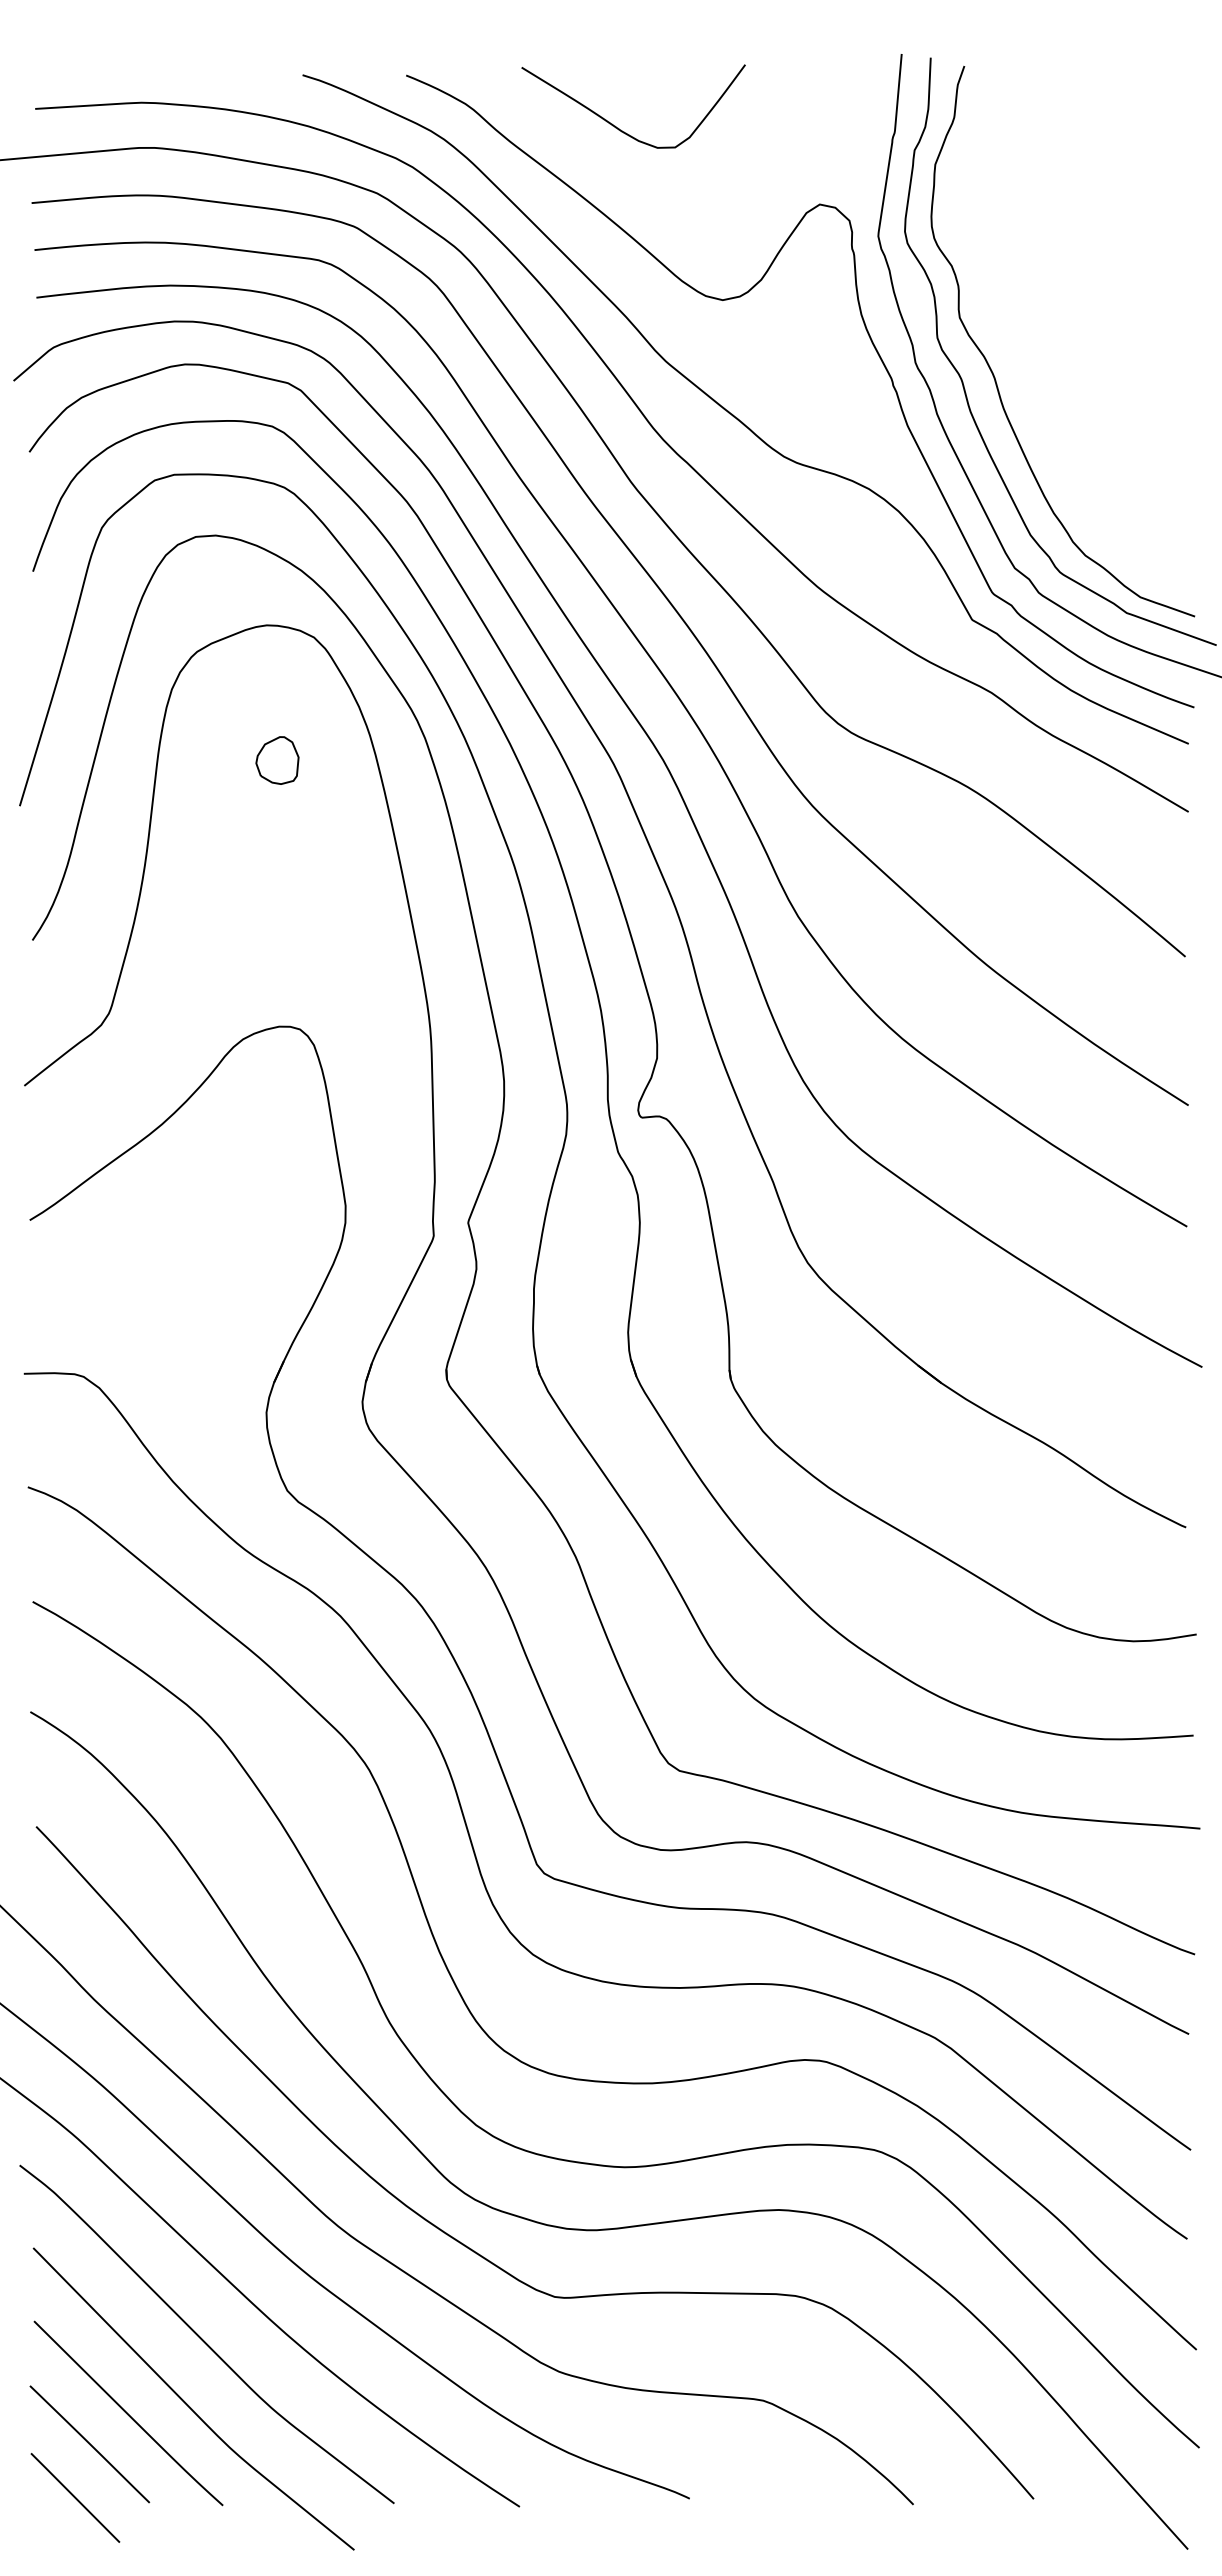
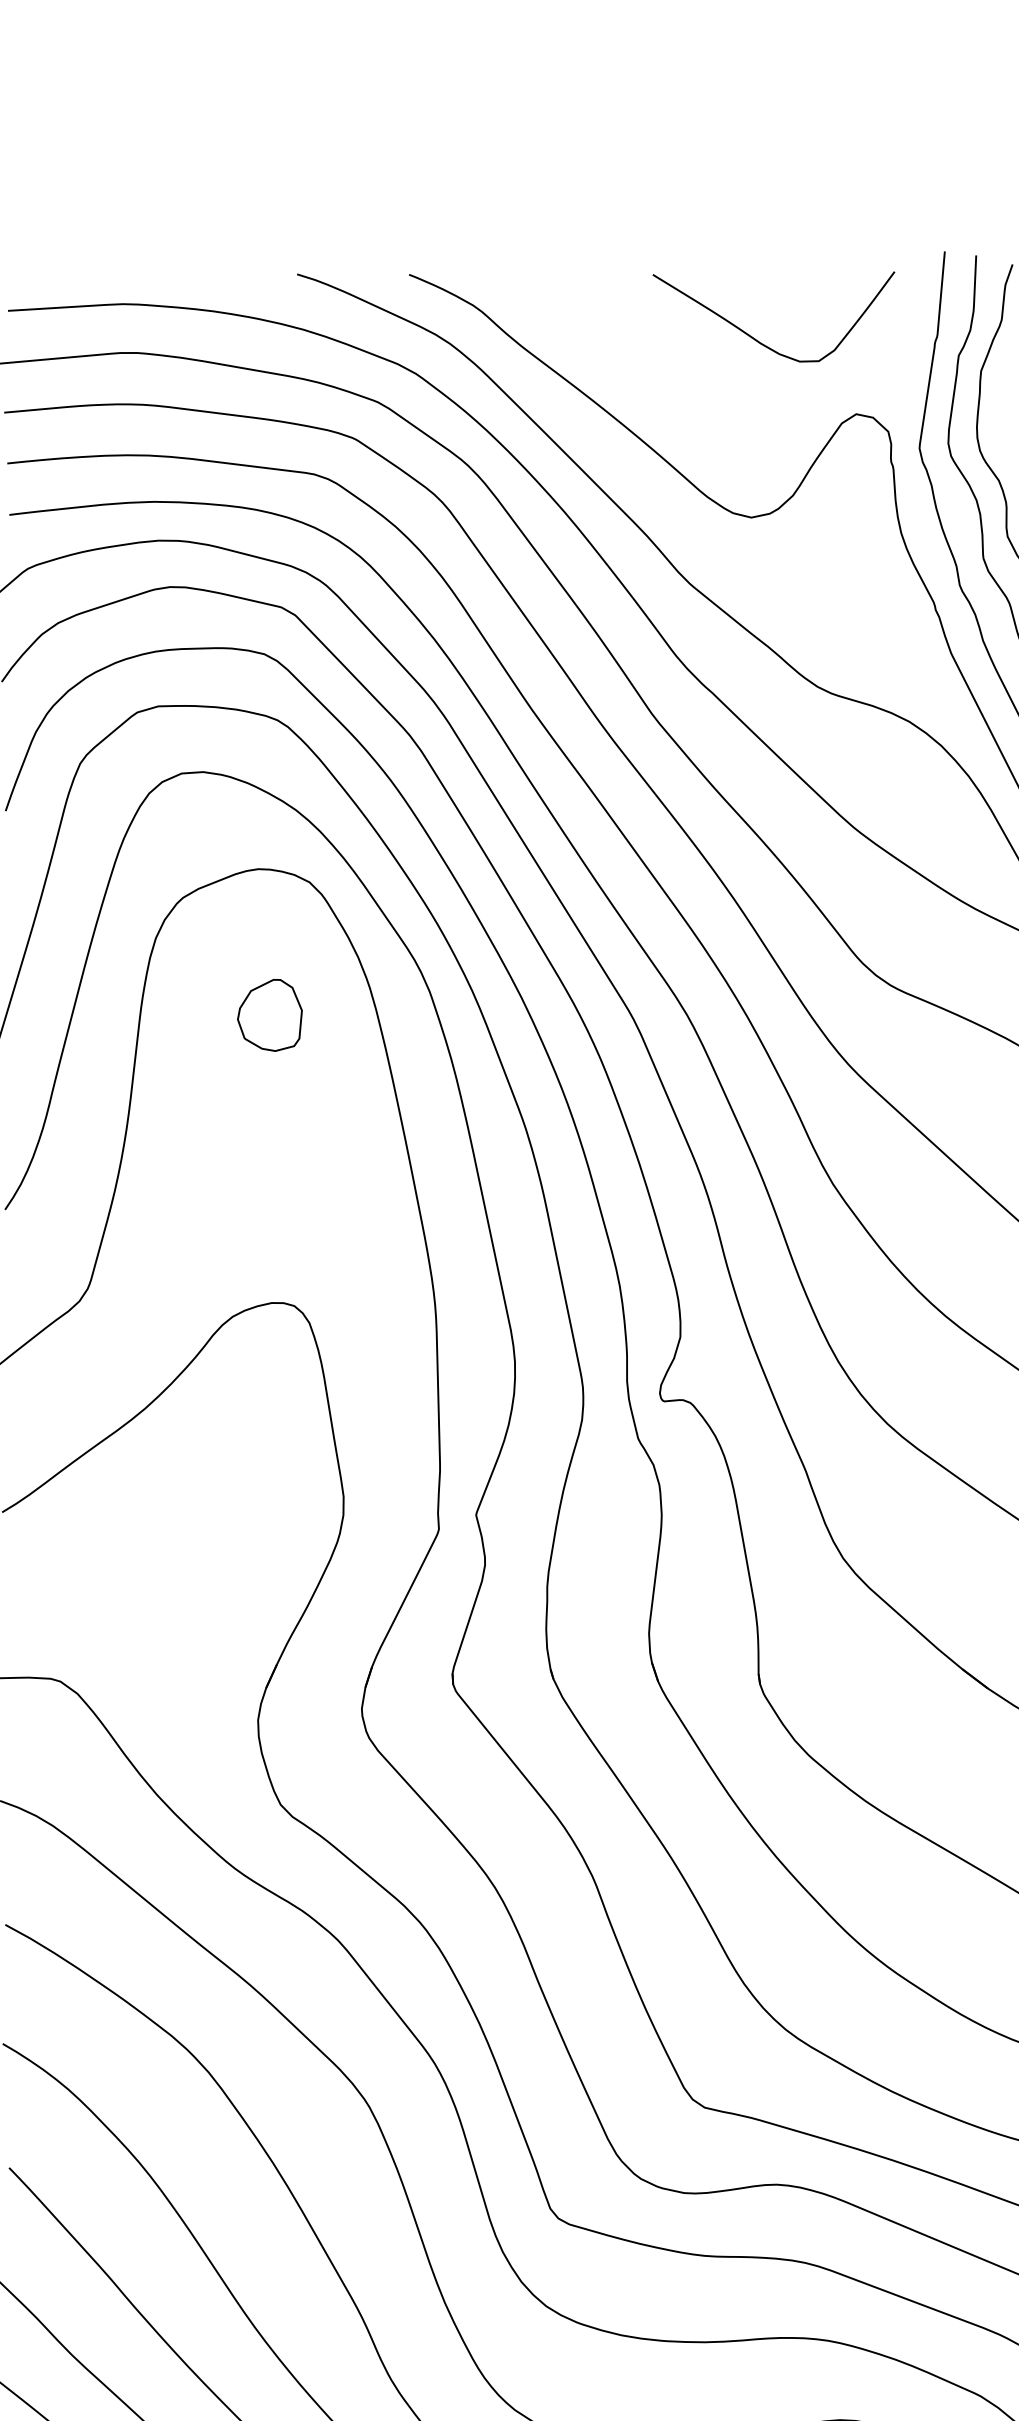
curve: (619, 128) -> (758, 340), moved
part: (277, 760) -> (269, 1015), size x1.4

